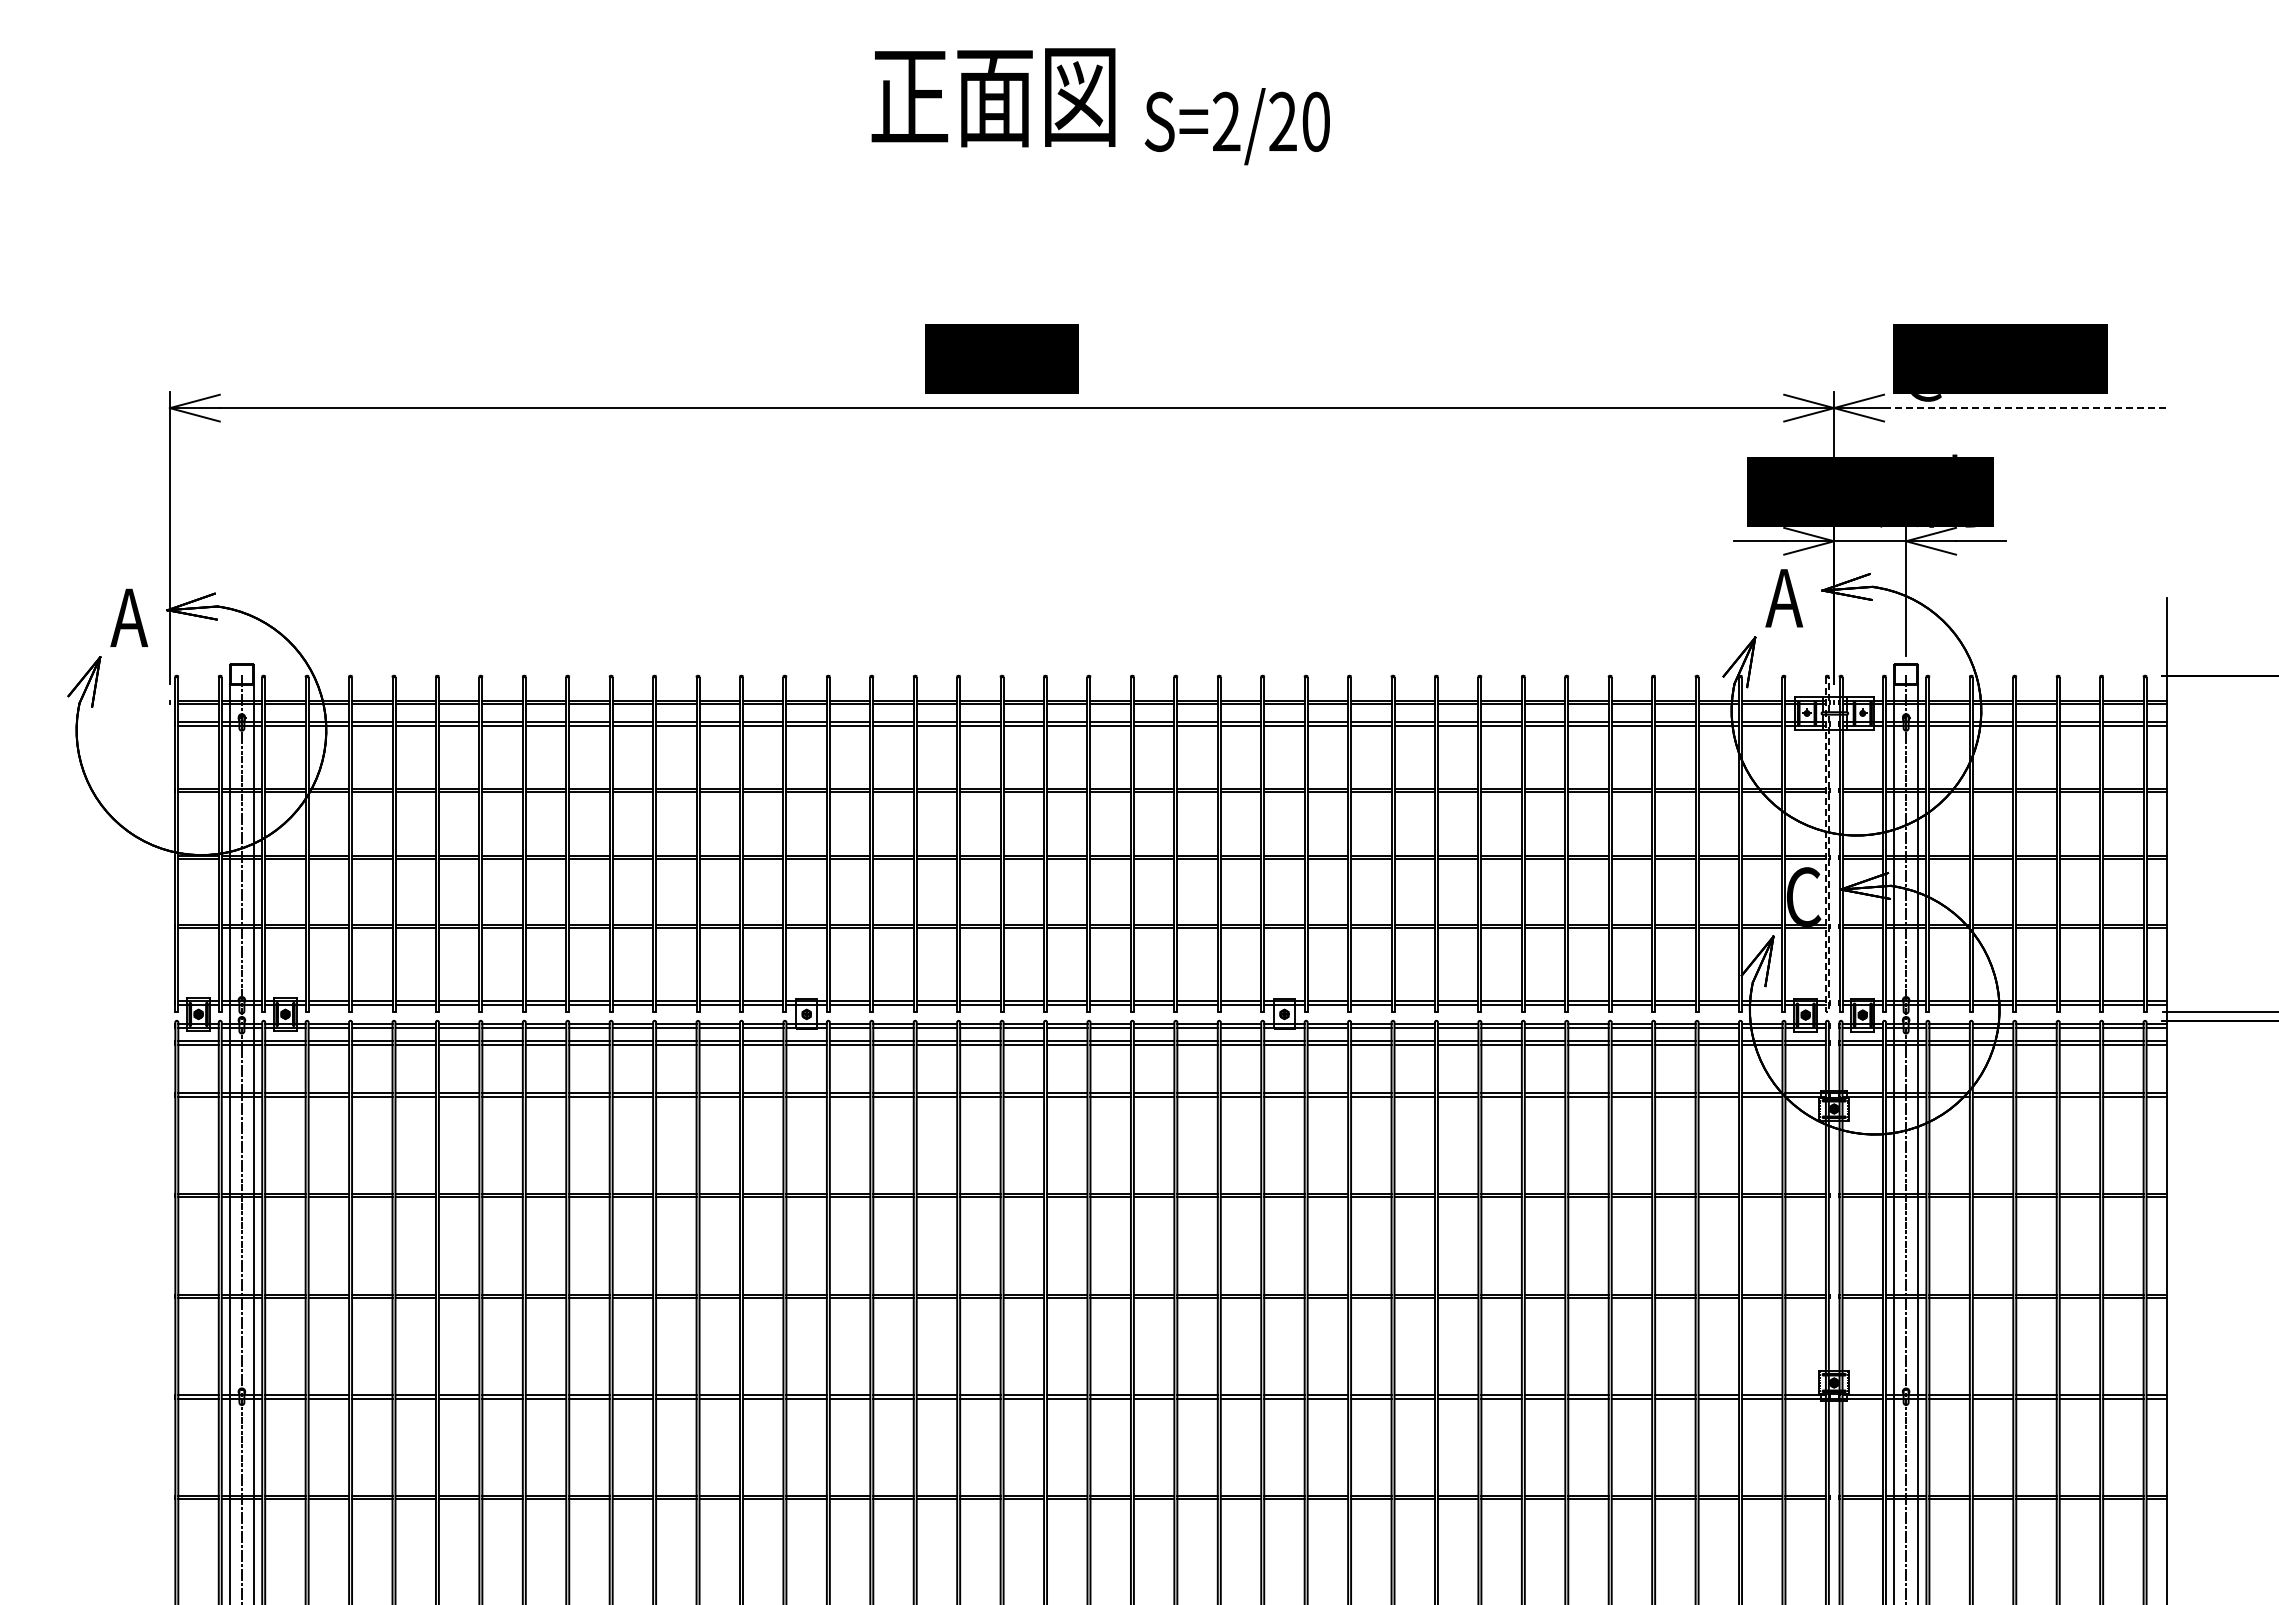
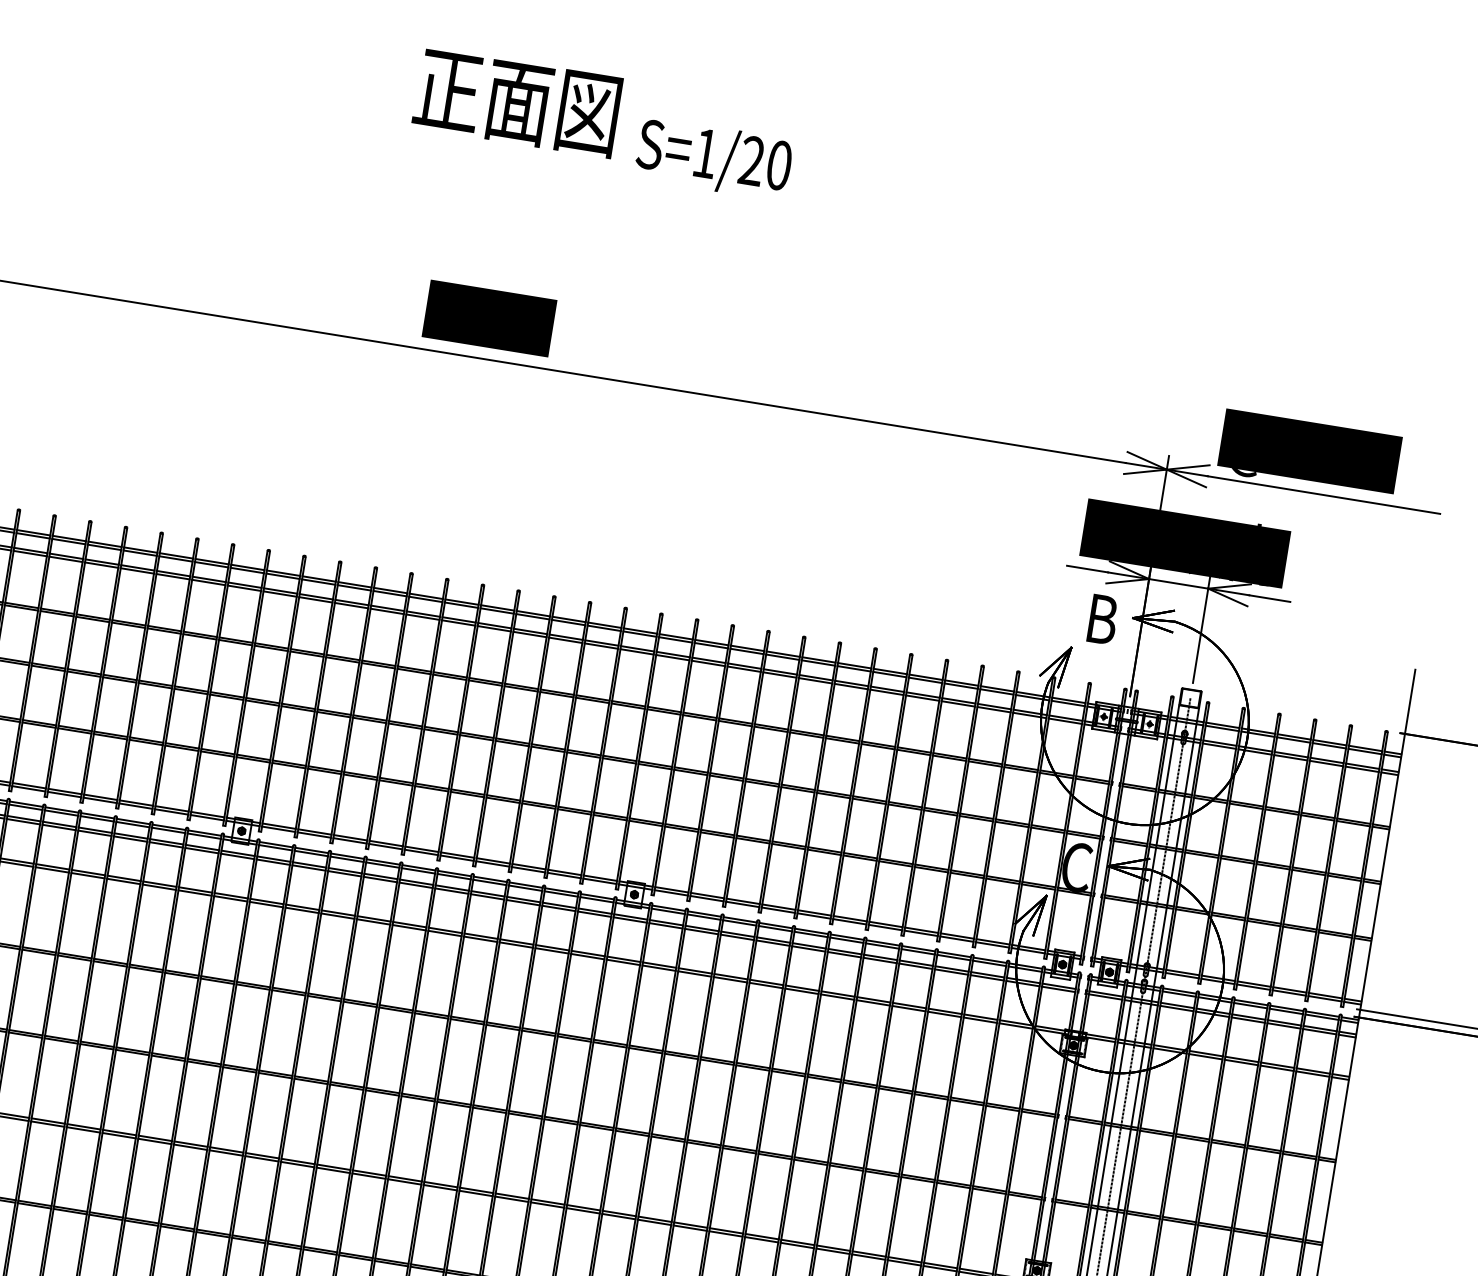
text: (1226, 120) -> (705, 152), S=2/20 -> S=1/20
line: (2025, 408) -> (1324, 495), dashed -> solid
text: (1784, 598) -> (1100, 619), A -> B
line: (1827, 1011) -> (1081, 964), dashed -> solid

